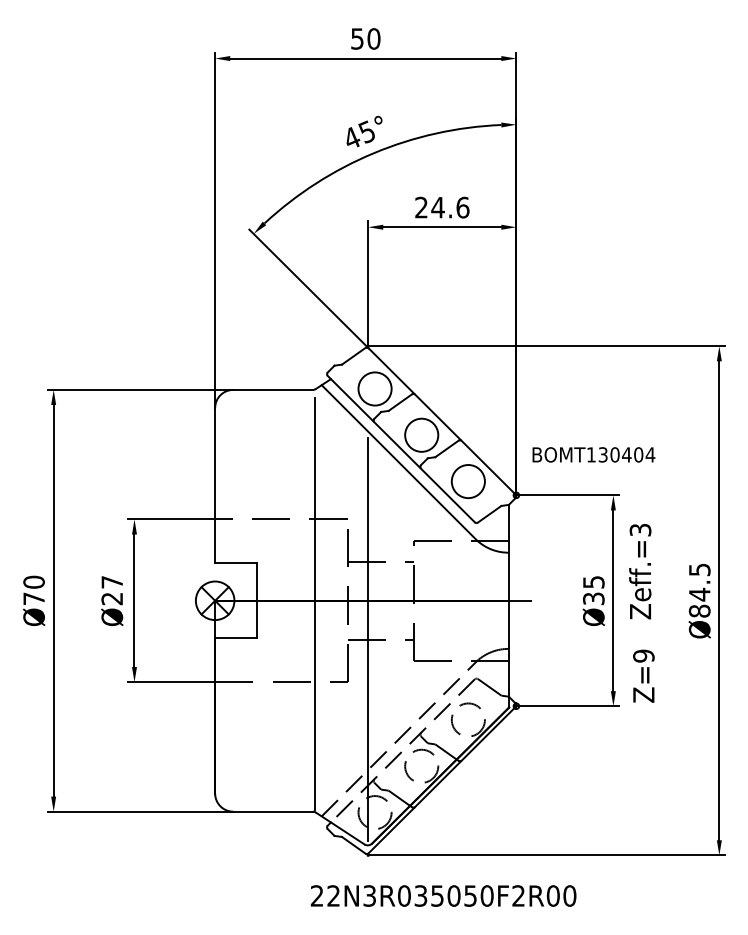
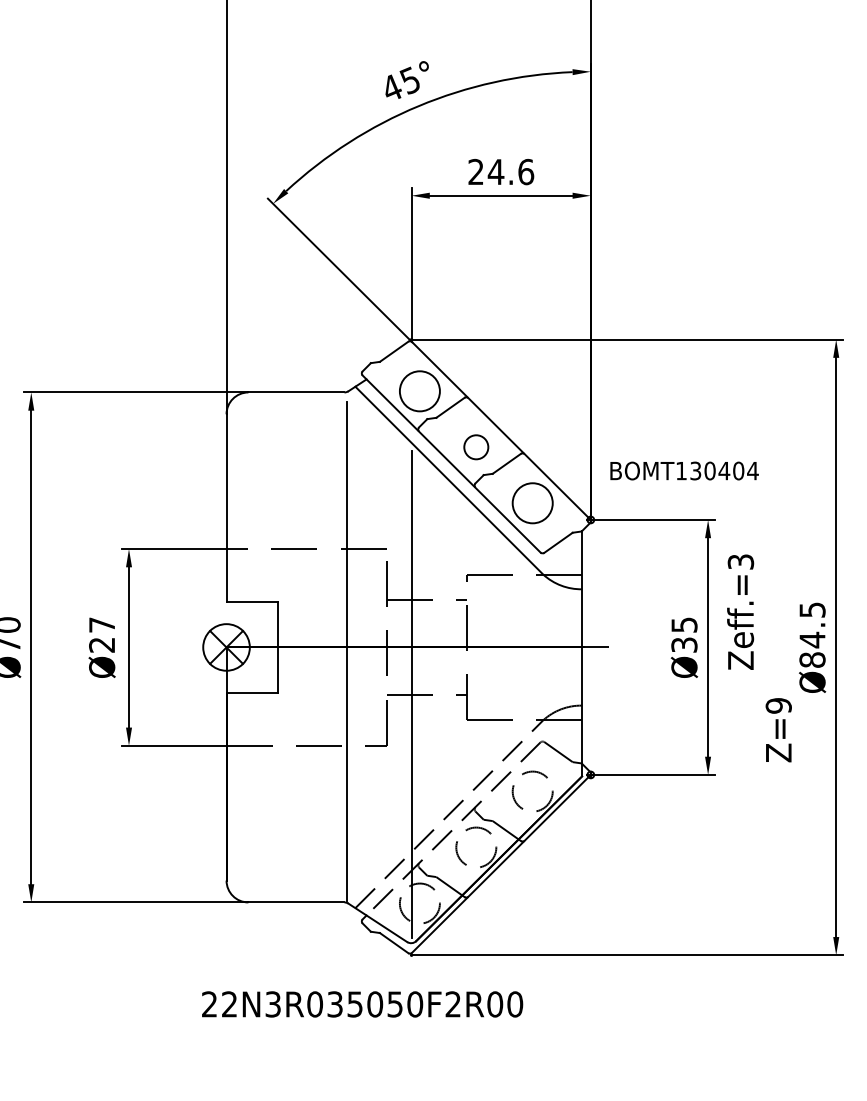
circle: (421, 434) -> (476, 446), size x0.6
text: (643, 675) -> (778, 729), moved
text: (443, 895) -> (362, 1003), moved

